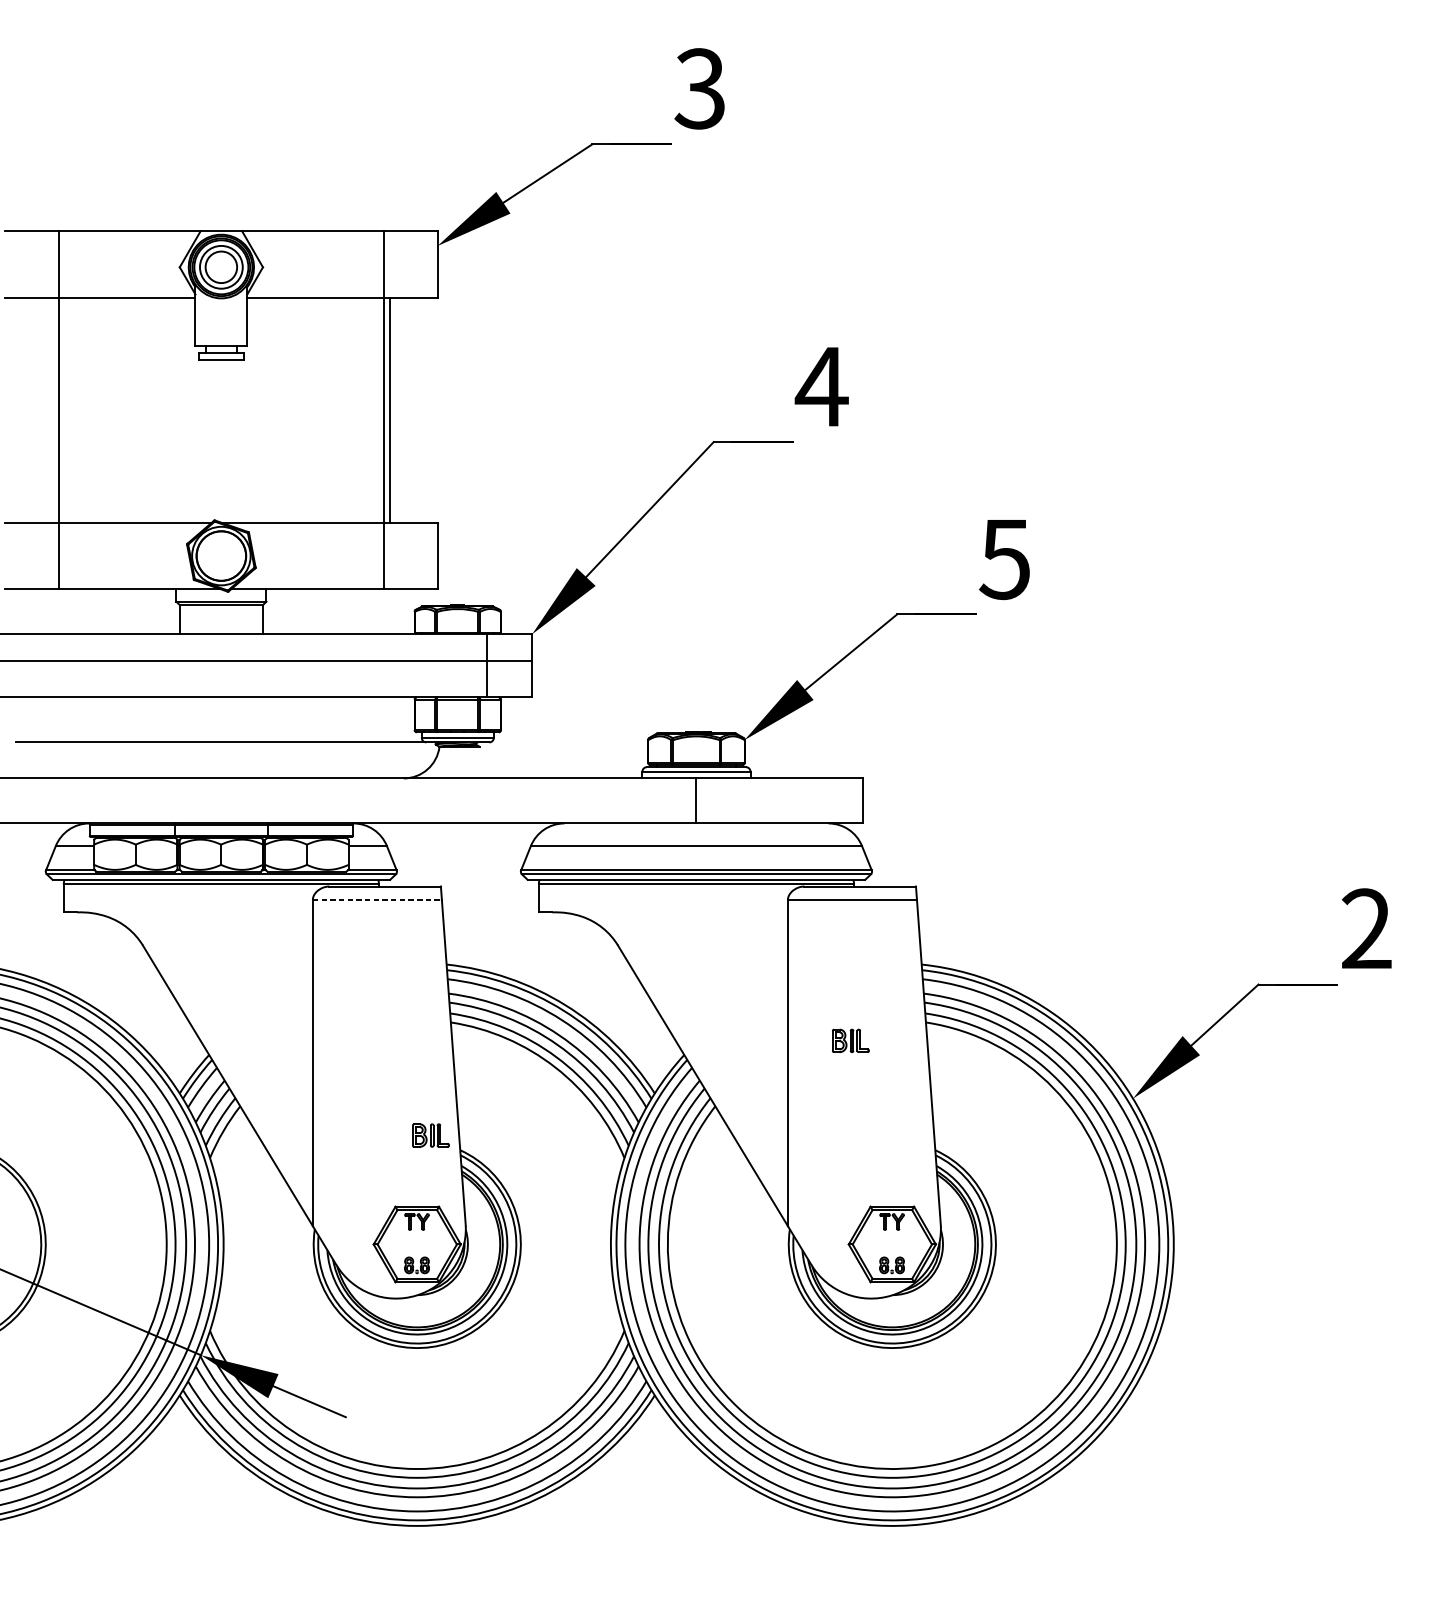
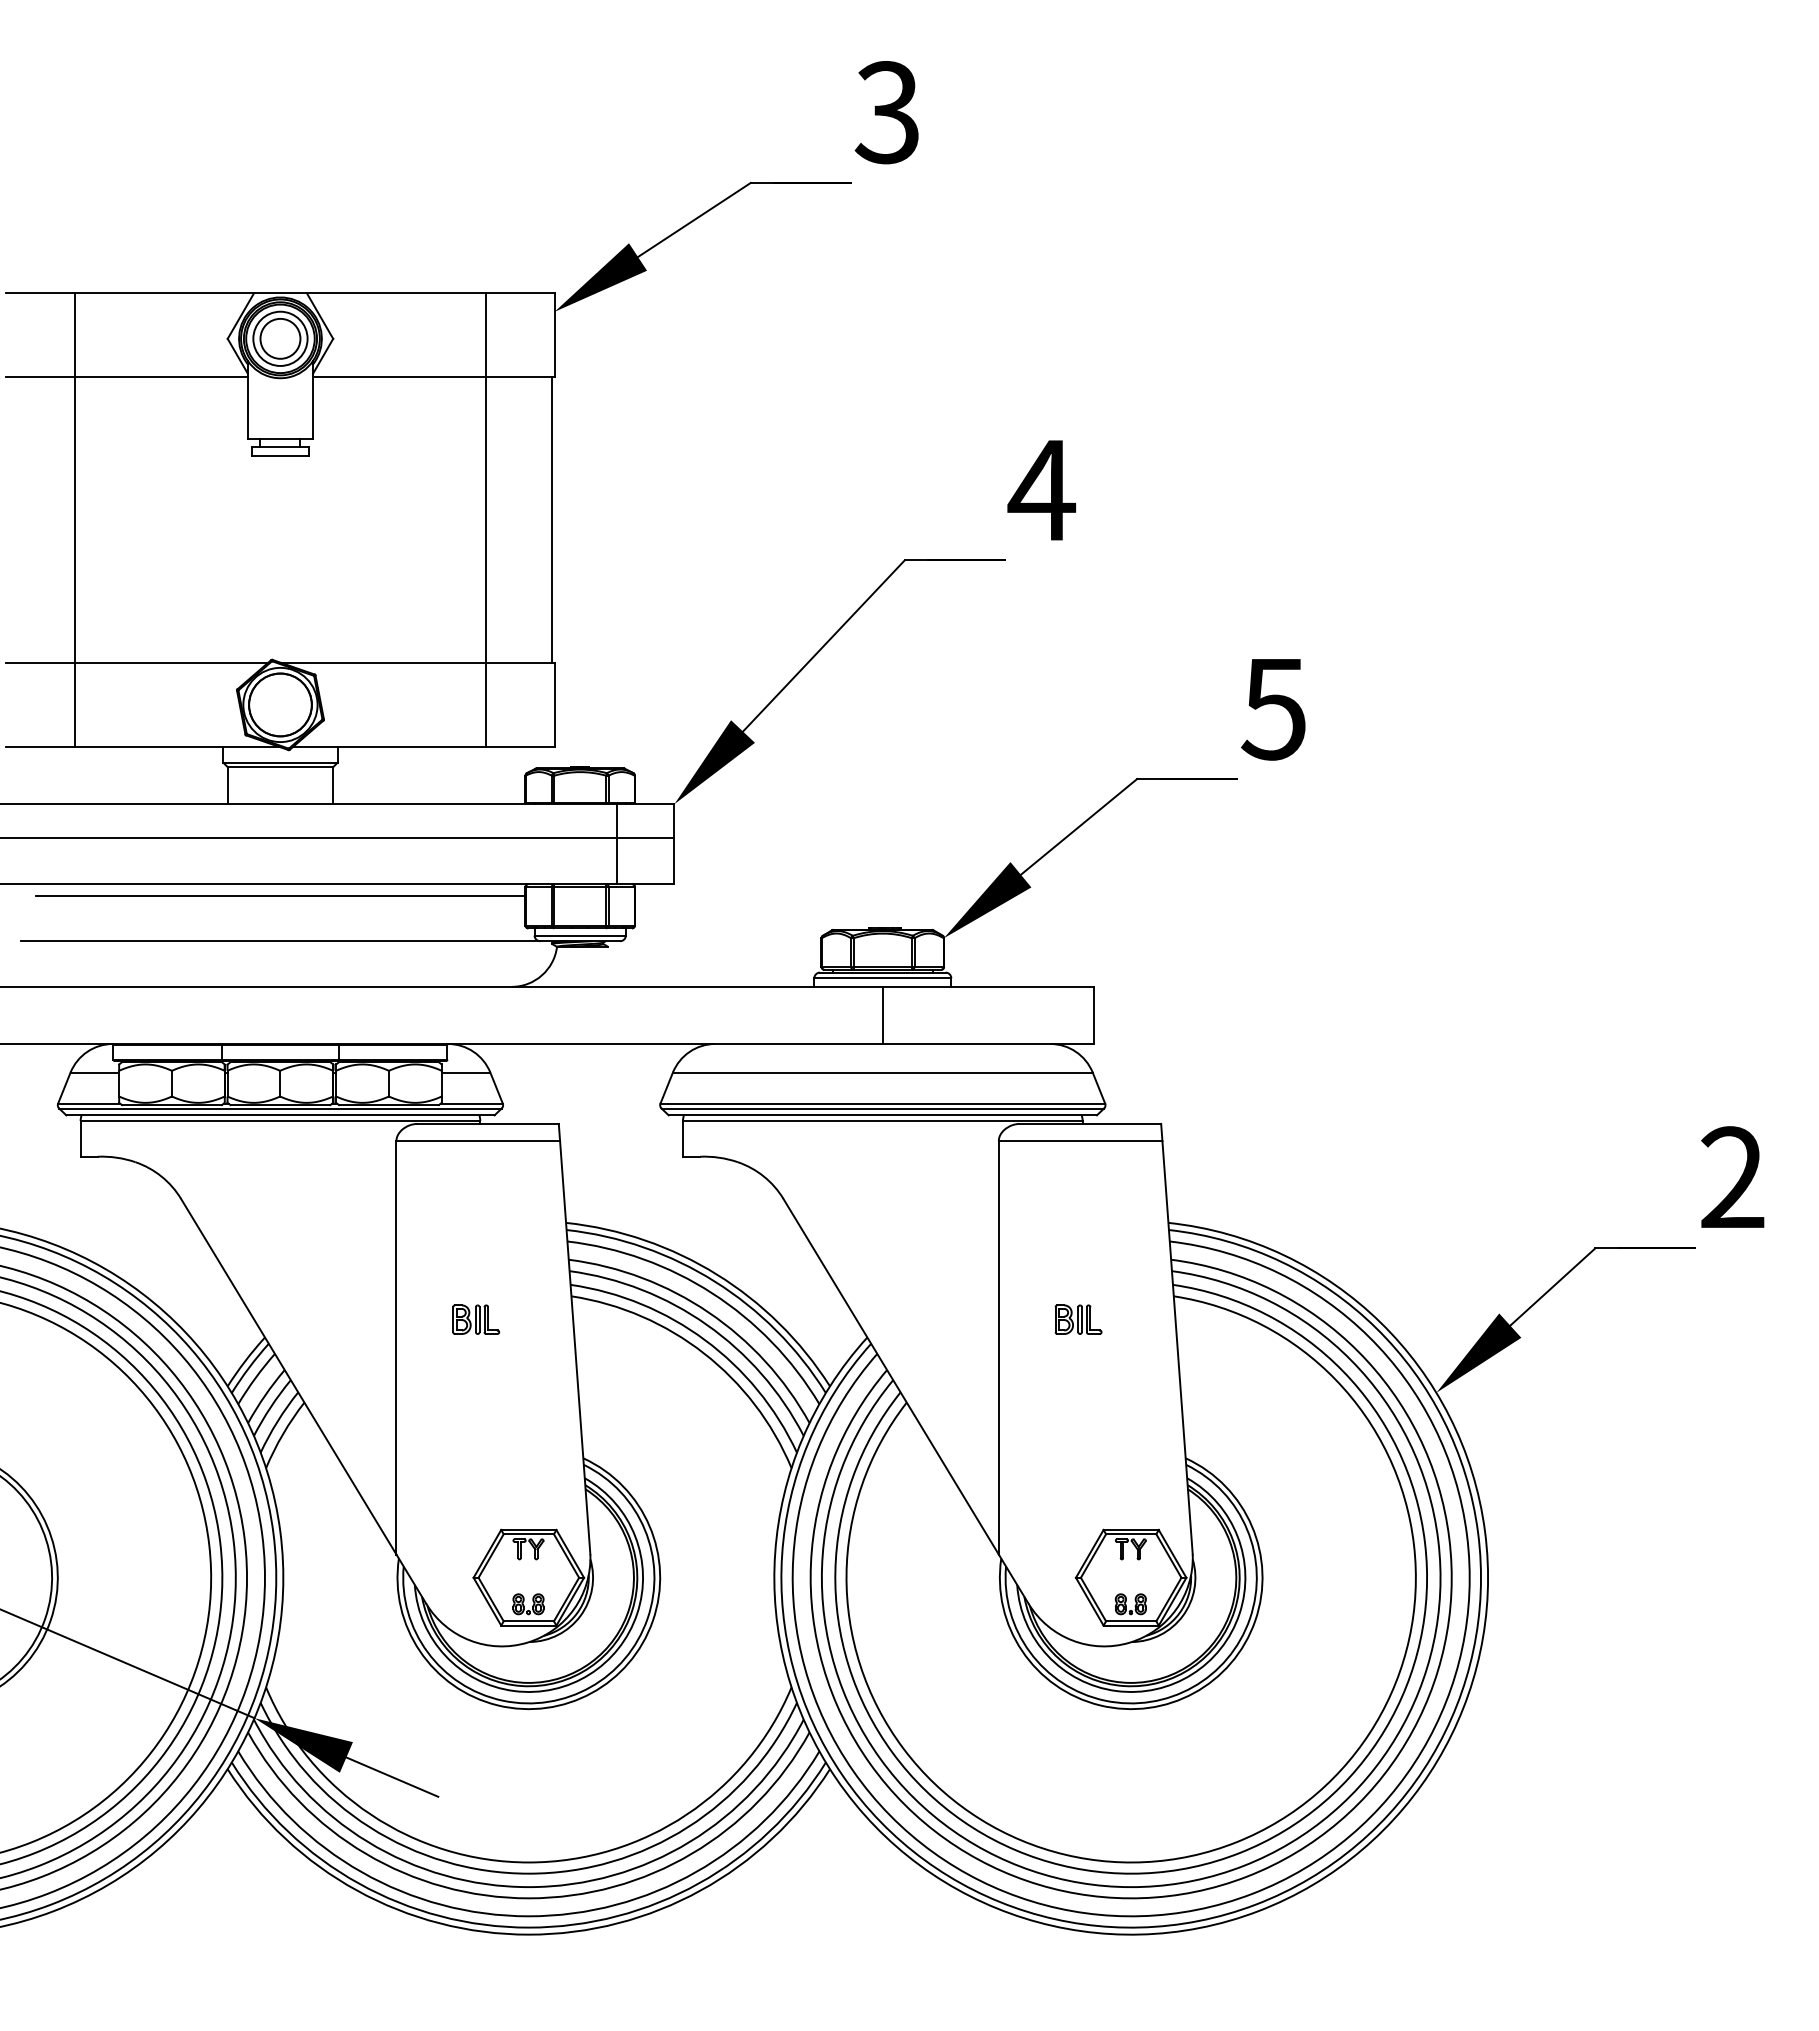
line: (389, 409) -> (551, 519), moved
line: (221, 706) -> (280, 895), added
line: (377, 900) -> (478, 1141), dashed -> solid
part: (431, 1135) -> (476, 1319), moved

